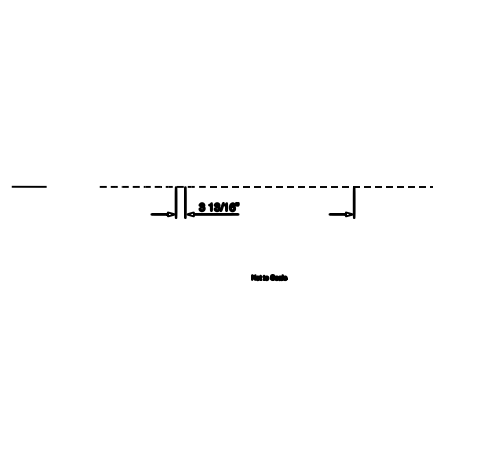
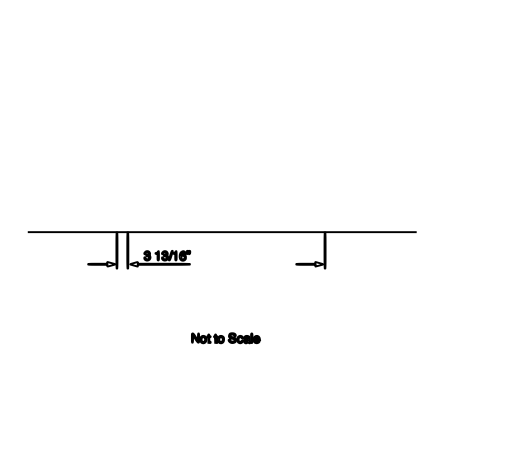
line: (263, 186) -> (219, 231), dashed -> solid
part: (269, 277) -> (226, 337), size x1.67

